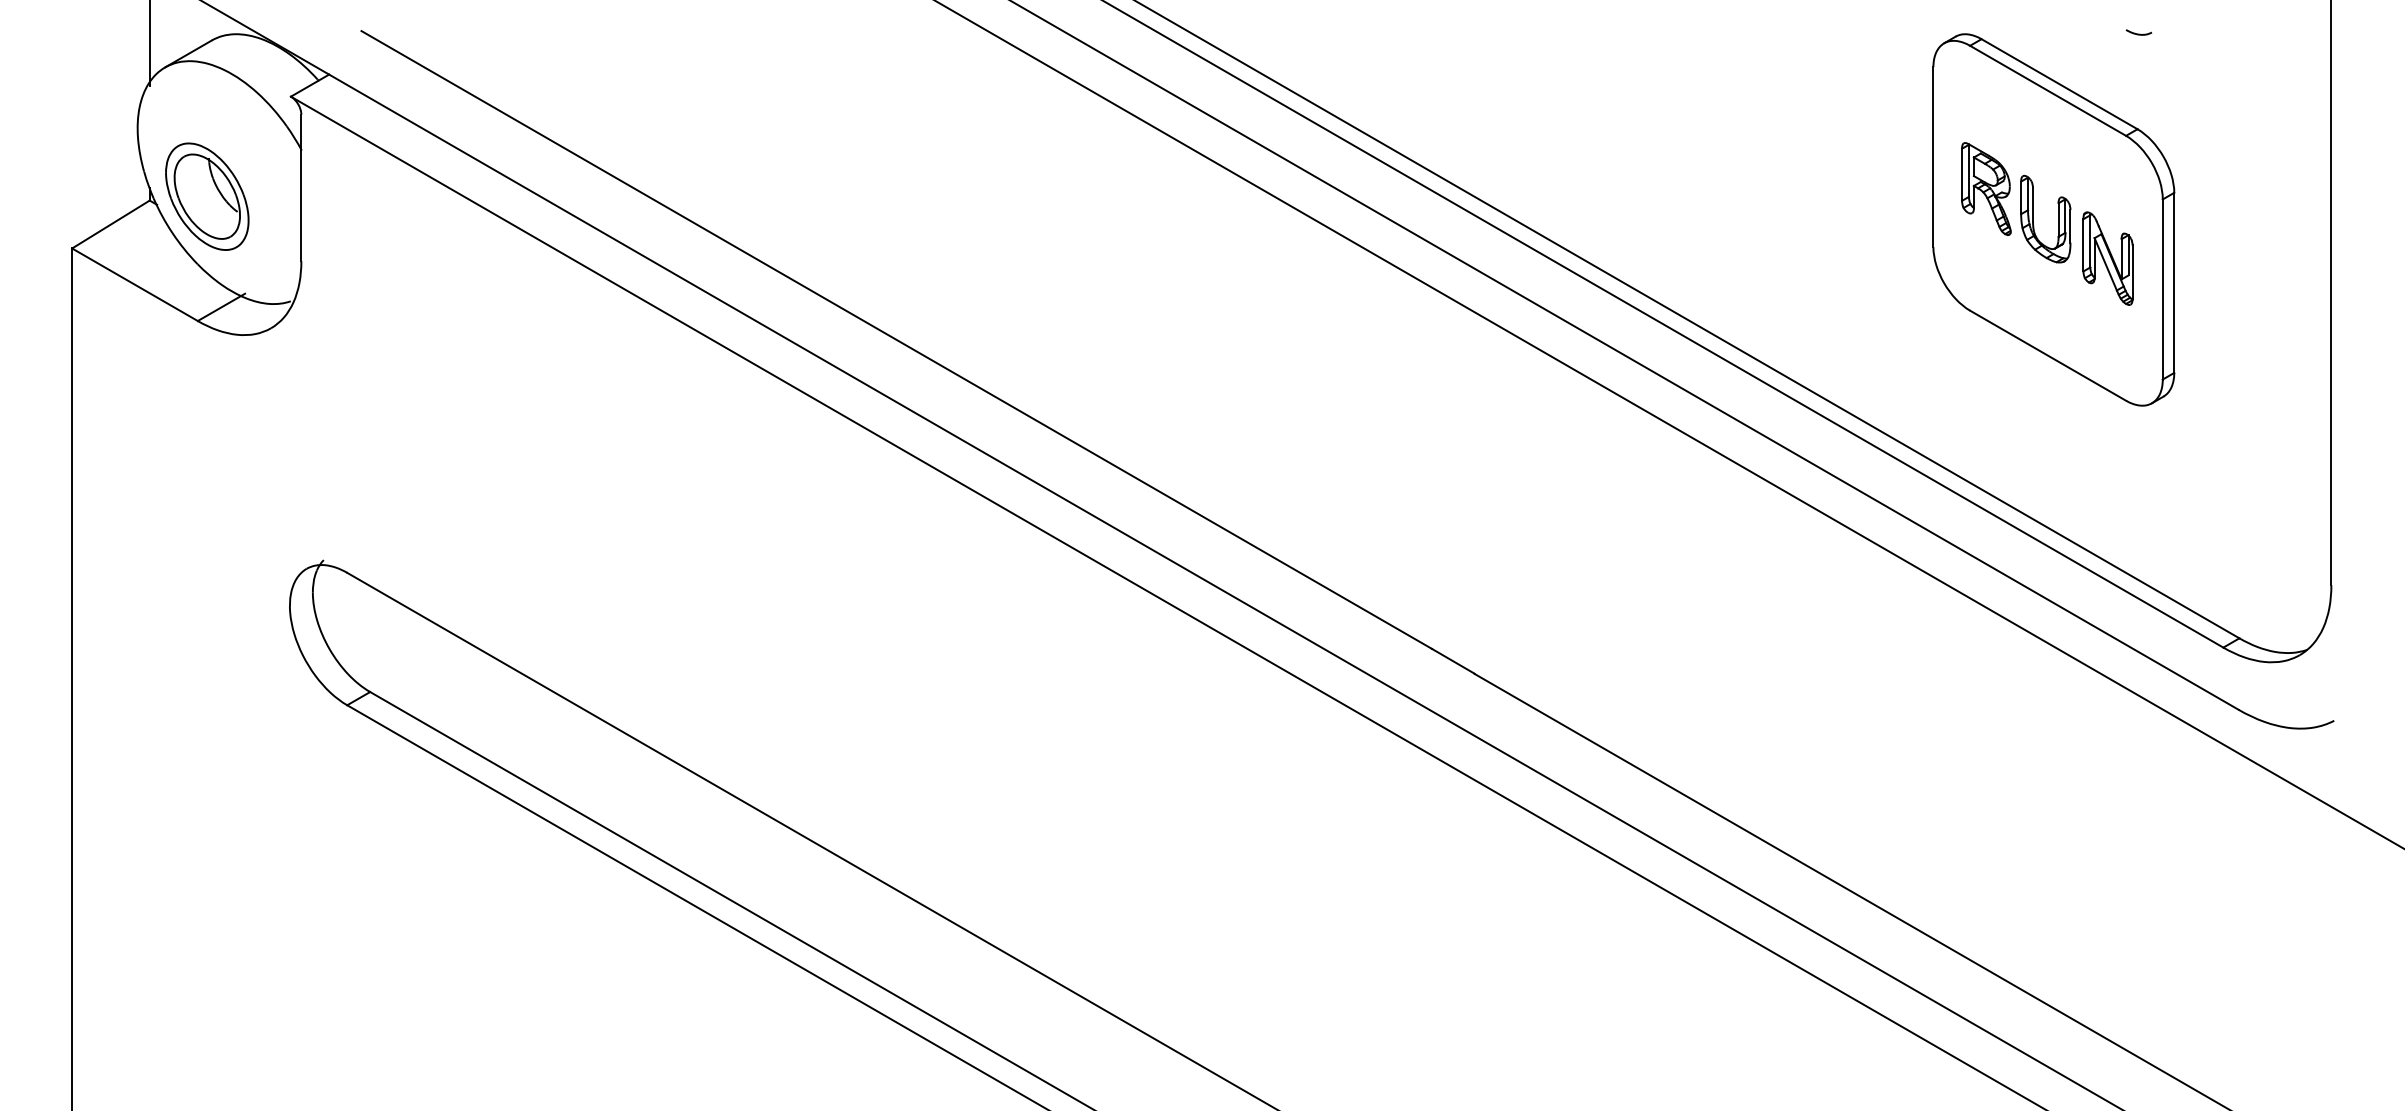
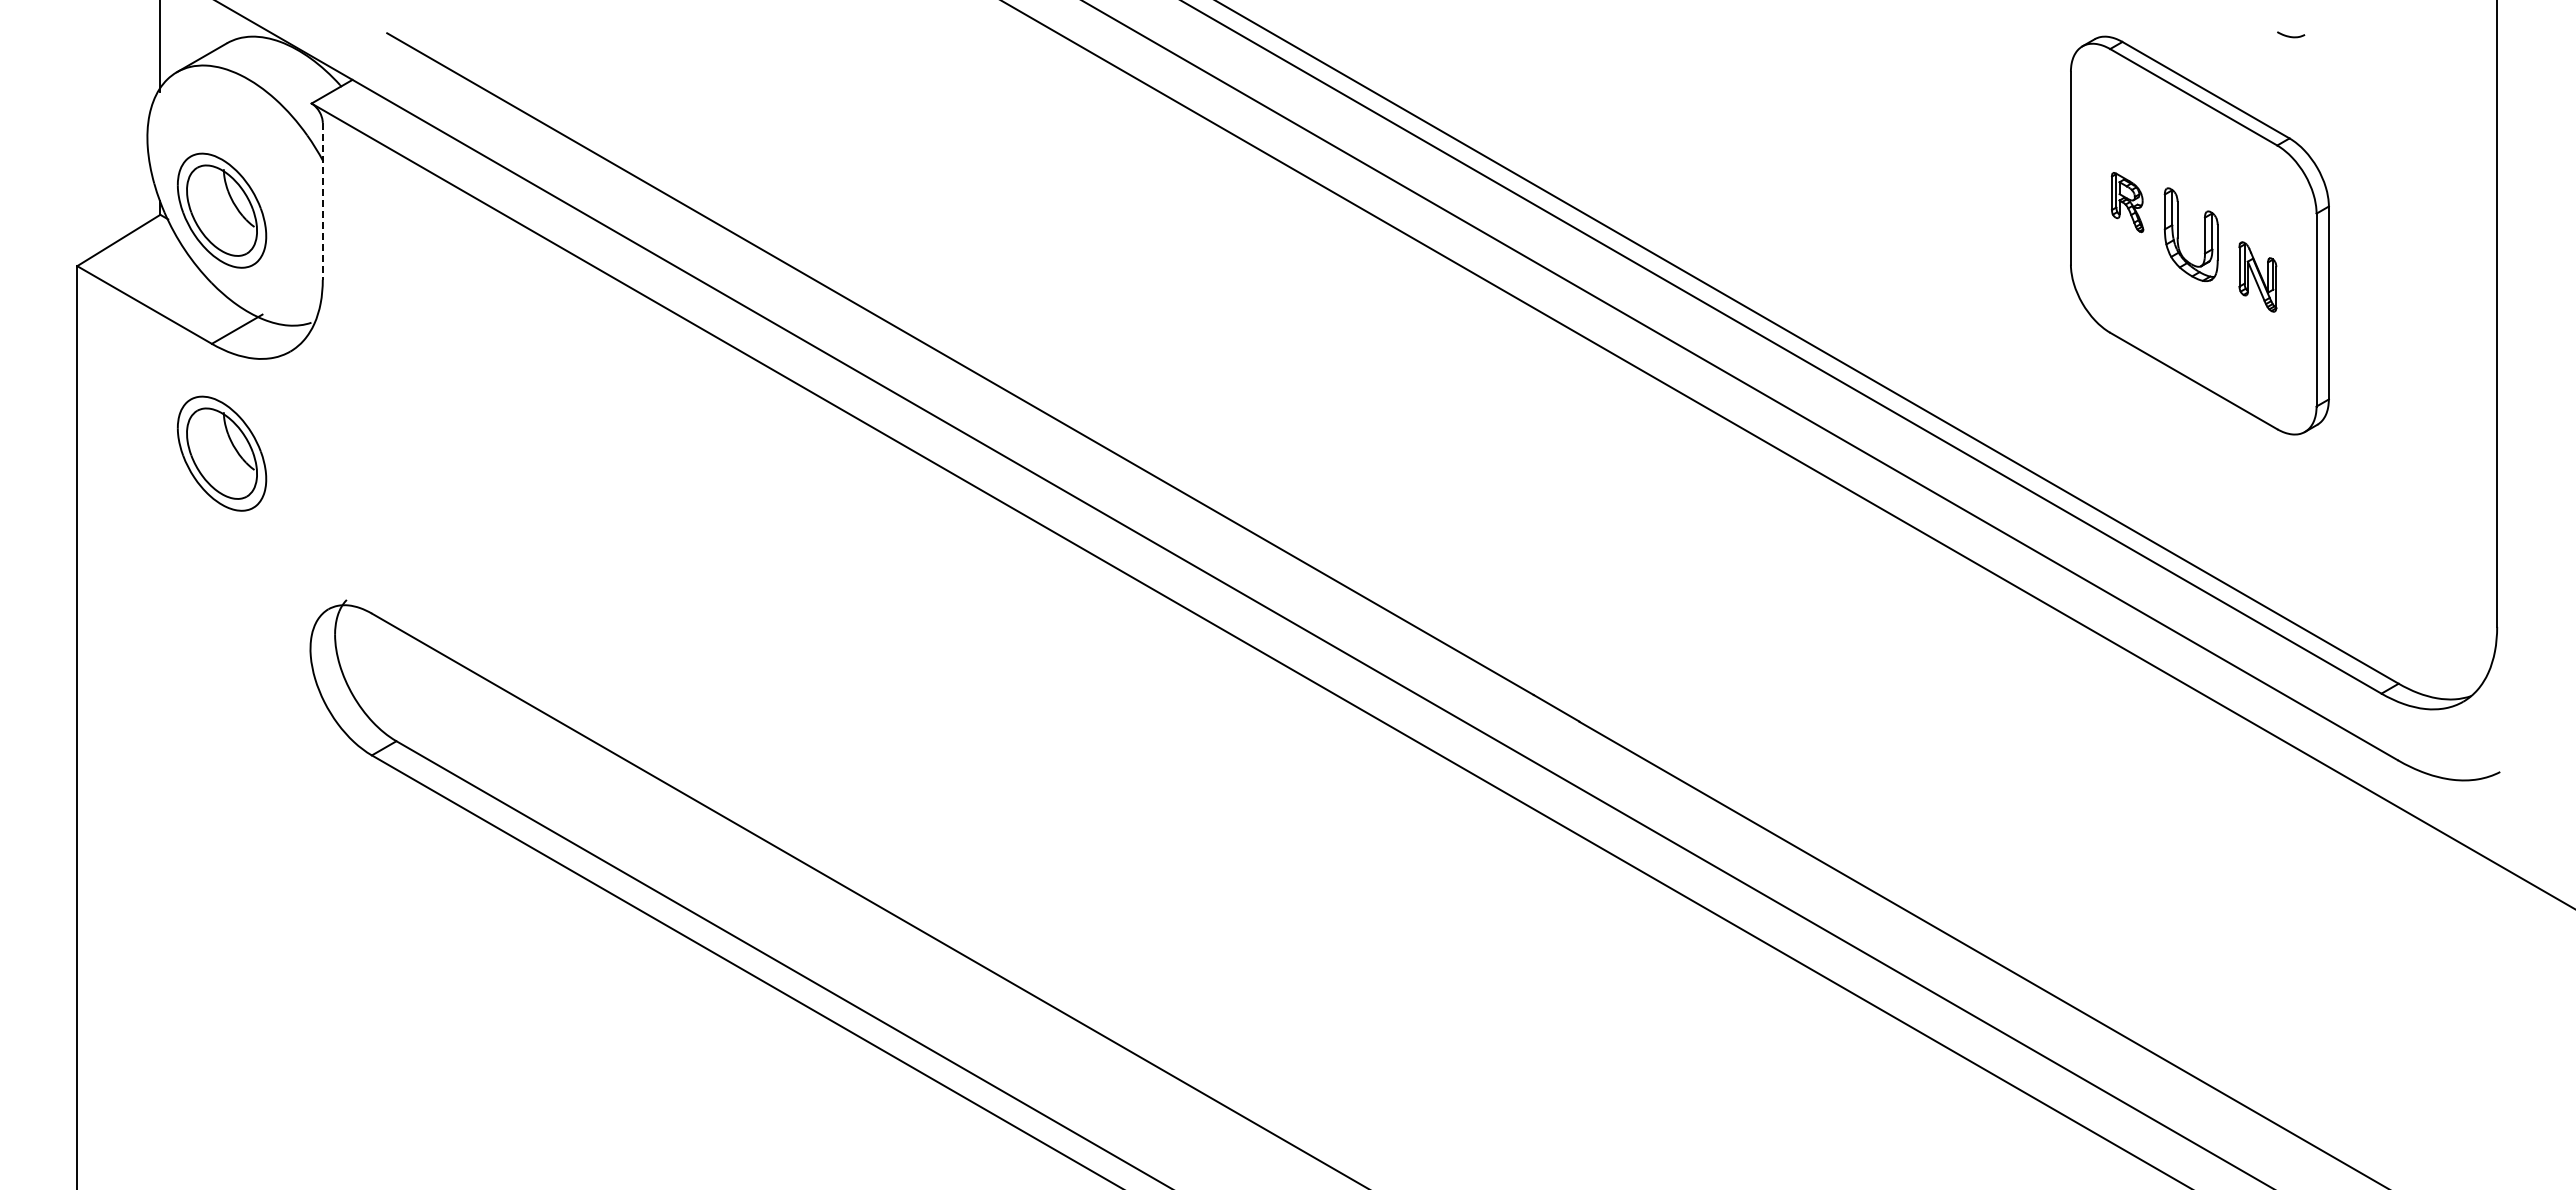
line: (301, 188) -> (322, 201), solid -> dashed
part: (1986, 189) -> (2127, 202), size x0.6
part: (2107, 258) -> (2257, 276), size x0.7
part: (207, 423) -> (222, 453), added

